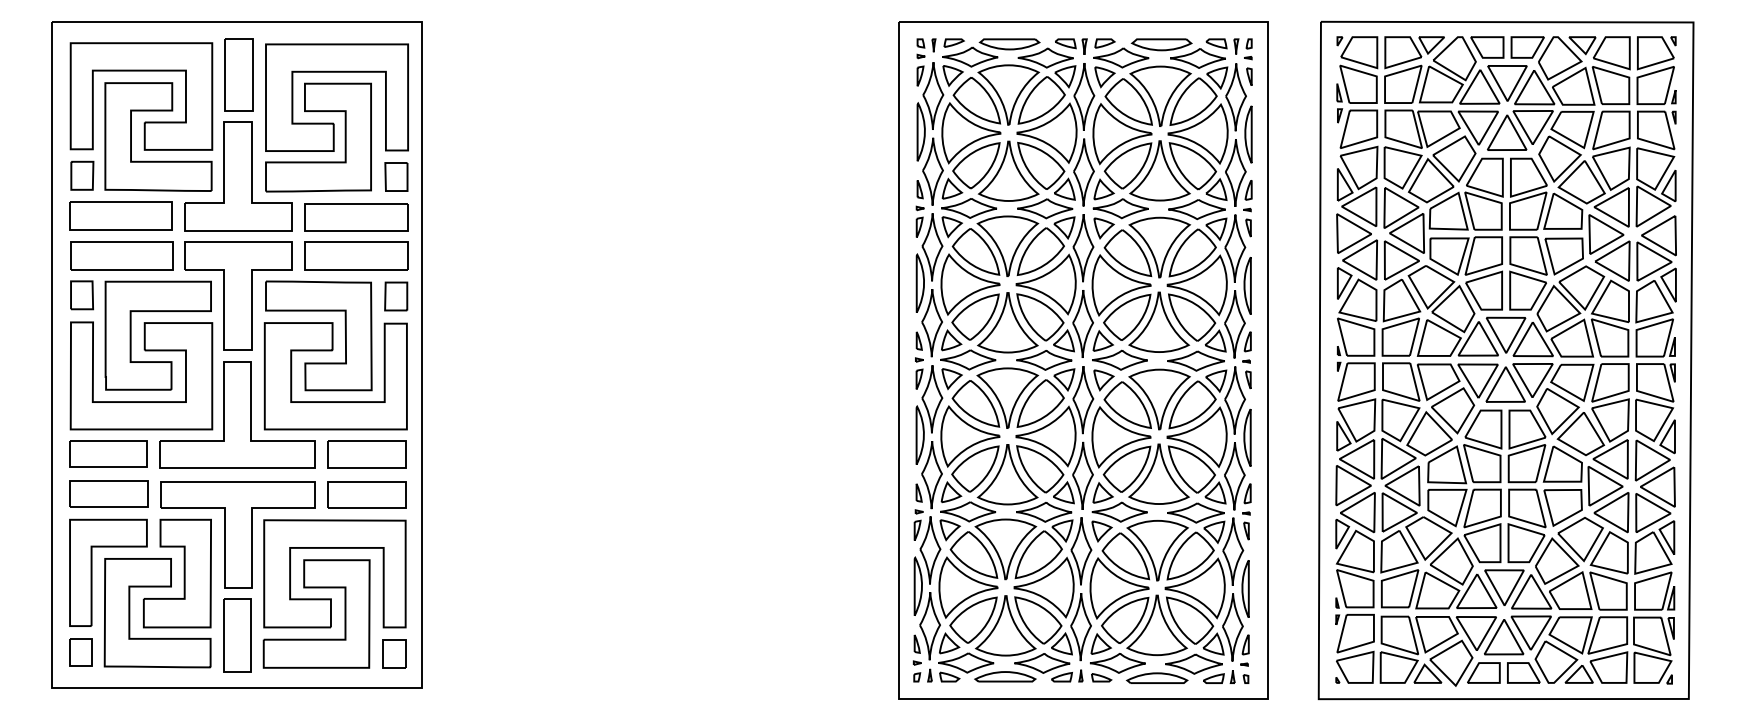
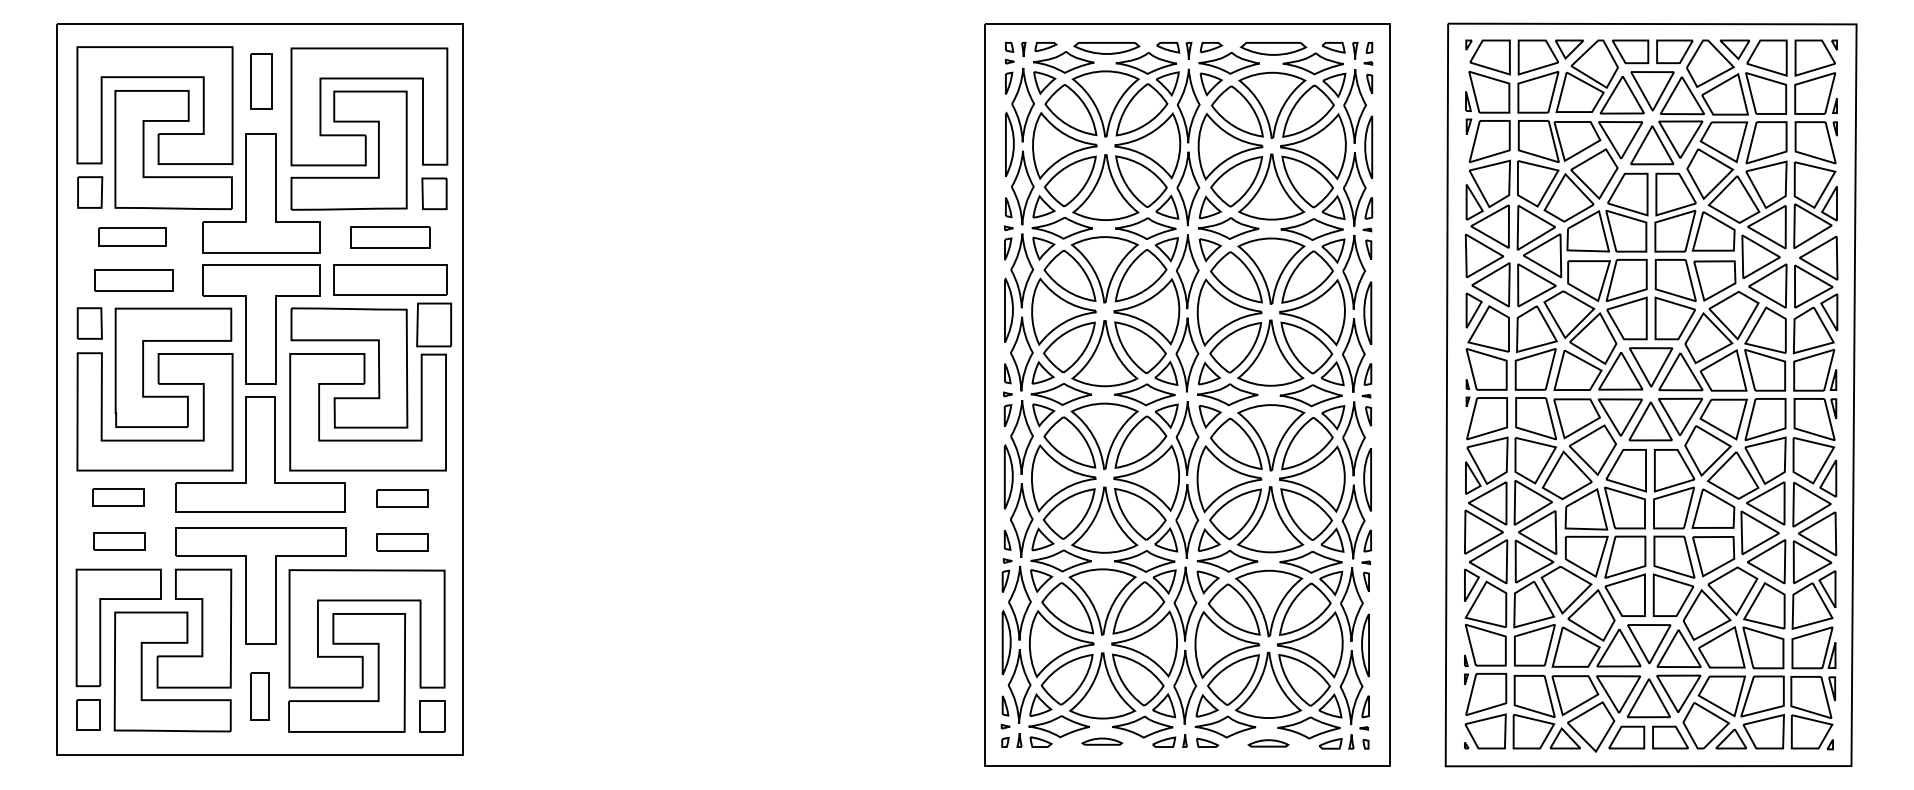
part: (238, 74) -> (261, 81), size x0.7
part: (120, 215) -> (132, 236), size x0.6
part: (356, 216) -> (390, 237), size x0.7
part: (121, 255) -> (133, 279), size x0.7
part: (396, 296) -> (434, 324), size x1.4
part: (108, 453) -> (118, 497), size x0.6
part: (367, 454) -> (402, 498), size x0.6
part: (109, 493) -> (119, 540), size x0.6
part: (367, 495) -> (402, 542), size x0.6
part: (236, 635) -> (259, 696), size x0.6
part: (1005, 676) -> (1102, 741), size x0.6
part: (1157, 678) -> (1268, 743), size x0.6

